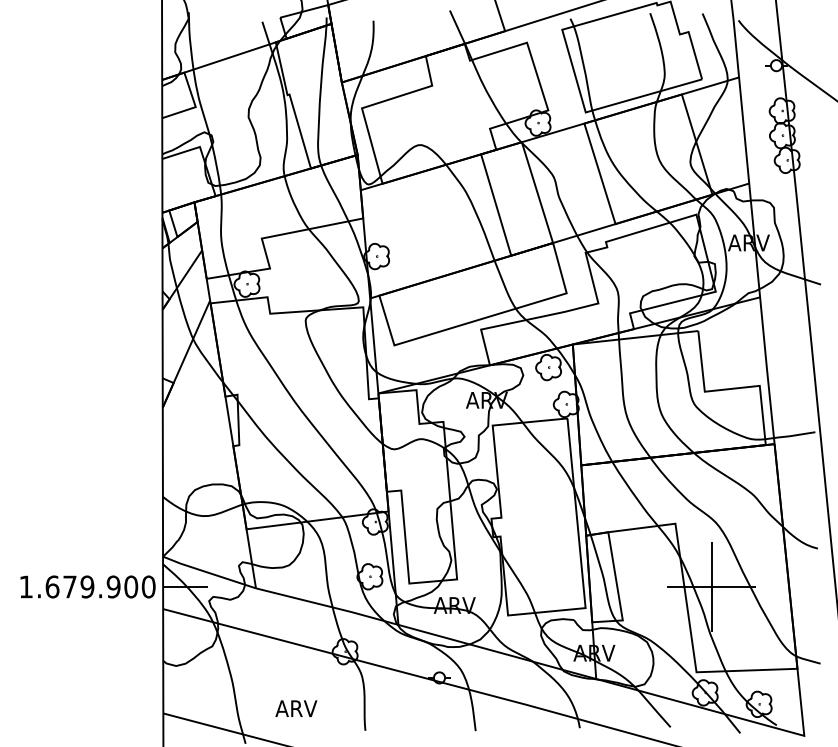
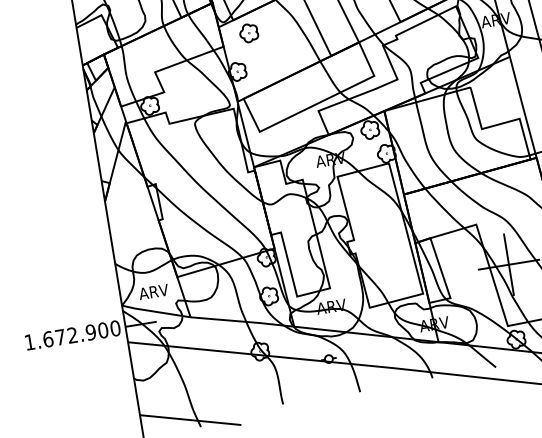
part: (401, 204) -> (248, 32), added
text: (87, 586) -> (72, 335), 1.679.900 -> 1.672.900
text: (296, 708) -> (153, 291), moved

